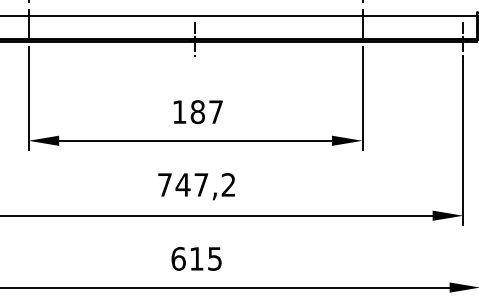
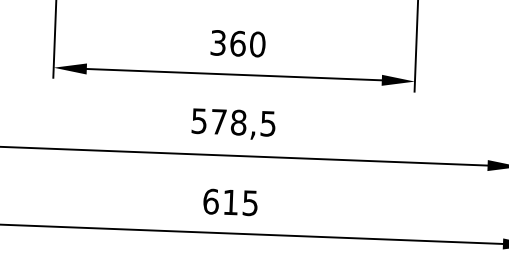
text: (197, 112) -> (237, 44), 187 -> 360
text: (196, 184) -> (233, 121), 747,2 -> 578,5

